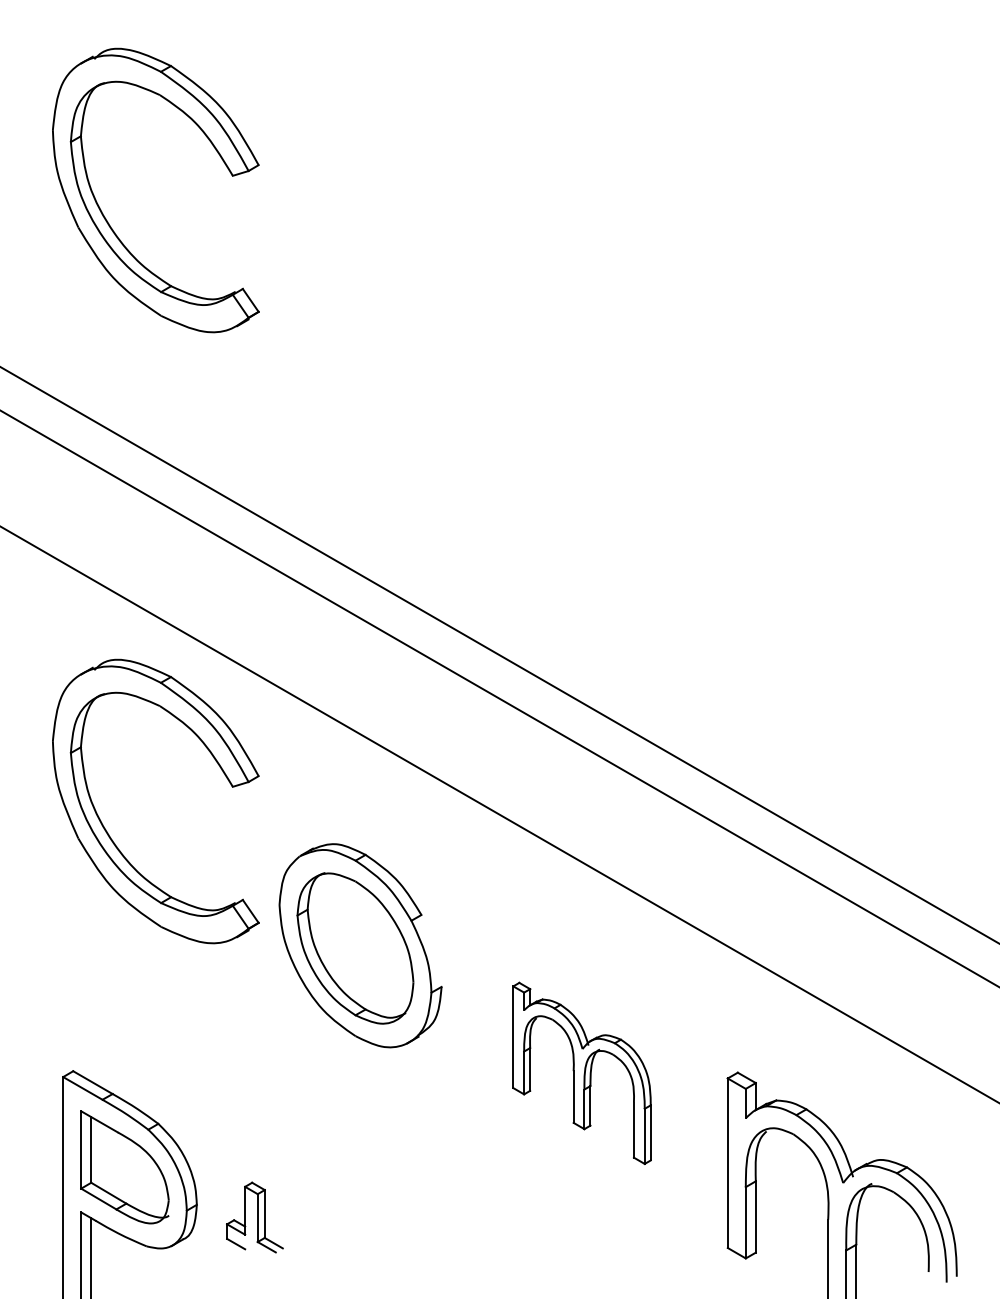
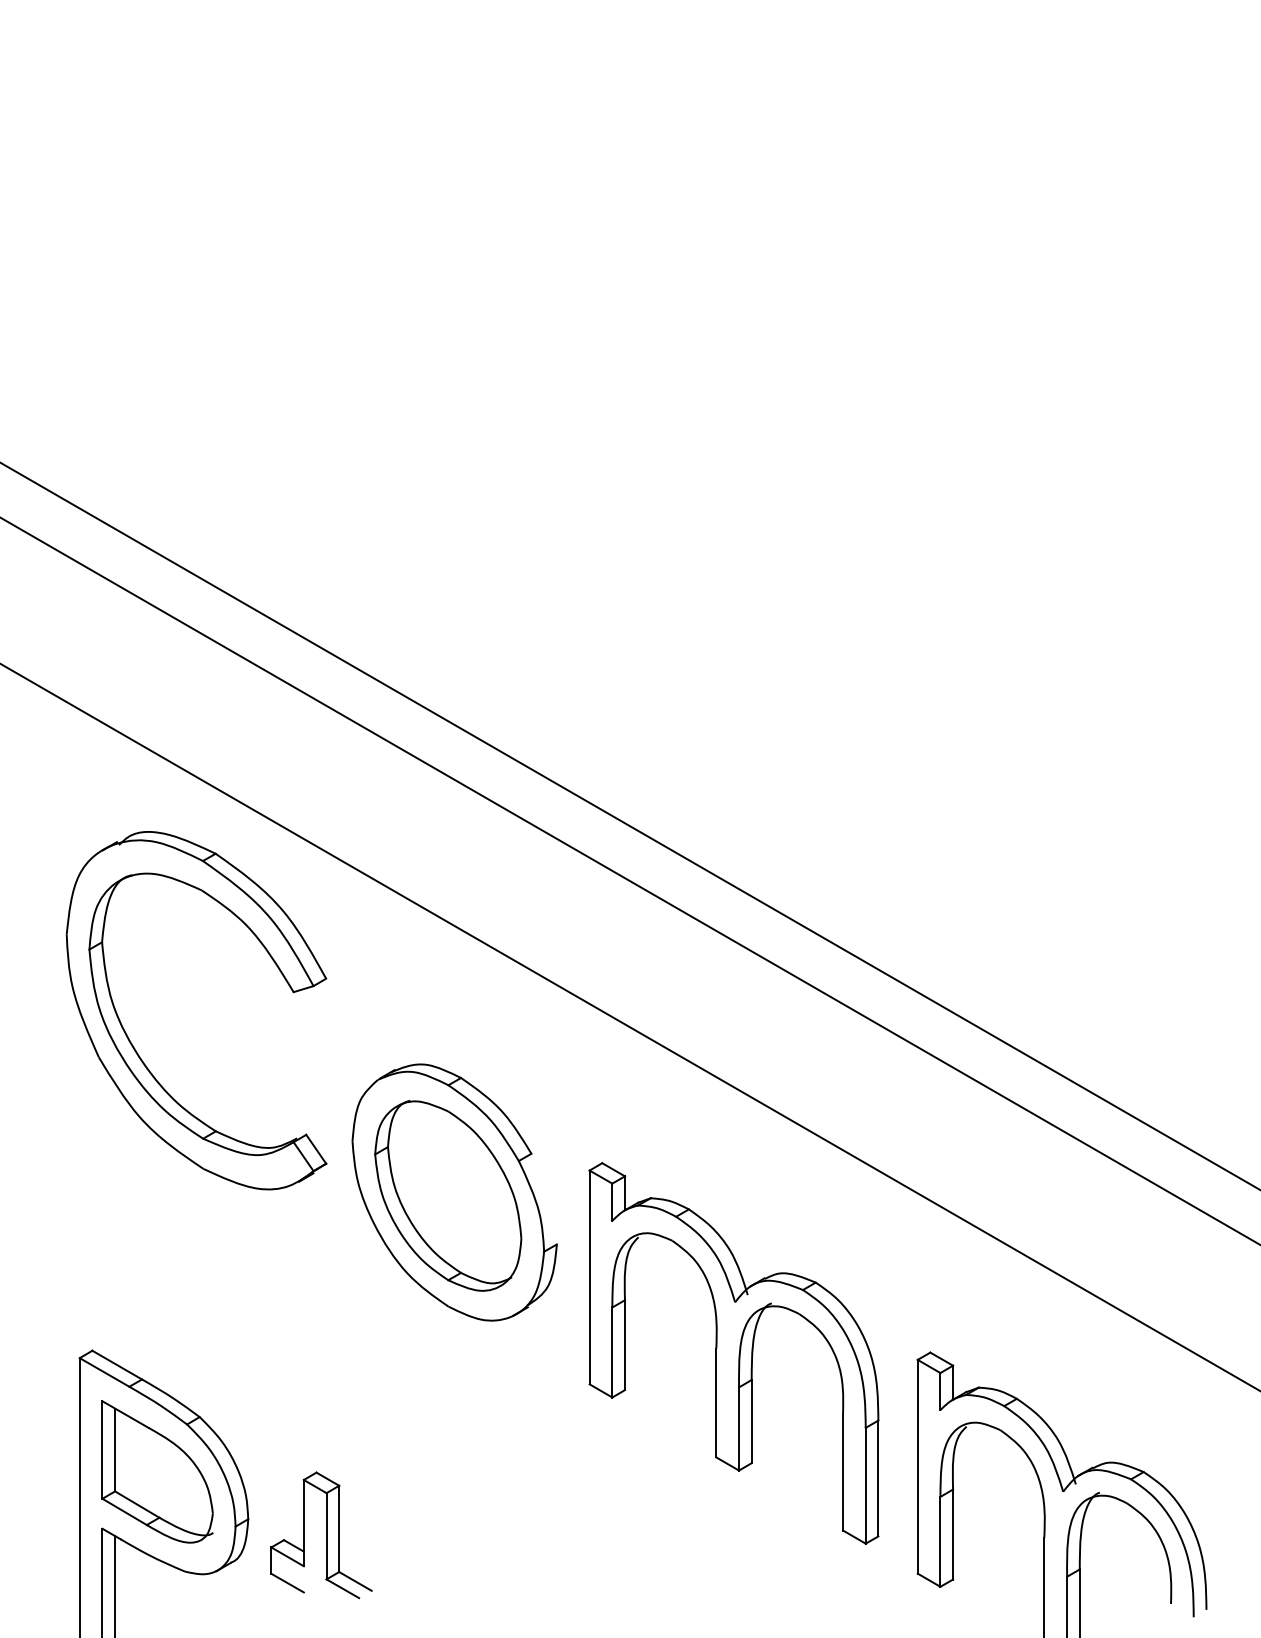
part: (106, 218) -> (134, 275), removed
part: (581, 1073) -> (733, 1353), size x1.67
part: (254, 1217) -> (320, 1535), size x1.43

